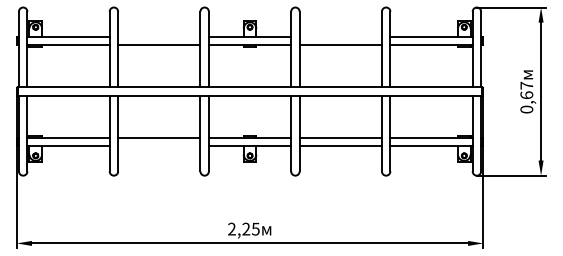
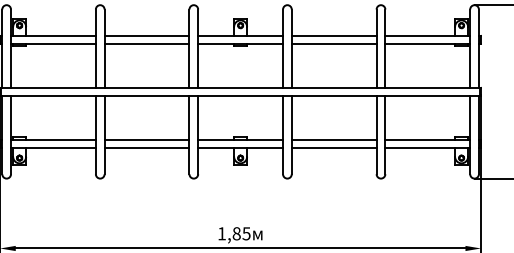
line: (159, 36) -> (147, 35), added
line: (340, 36) -> (333, 35), added
line: (159, 146) -> (147, 148), added
text: (239, 228) -> (229, 233), 2,25 -> 1,85

